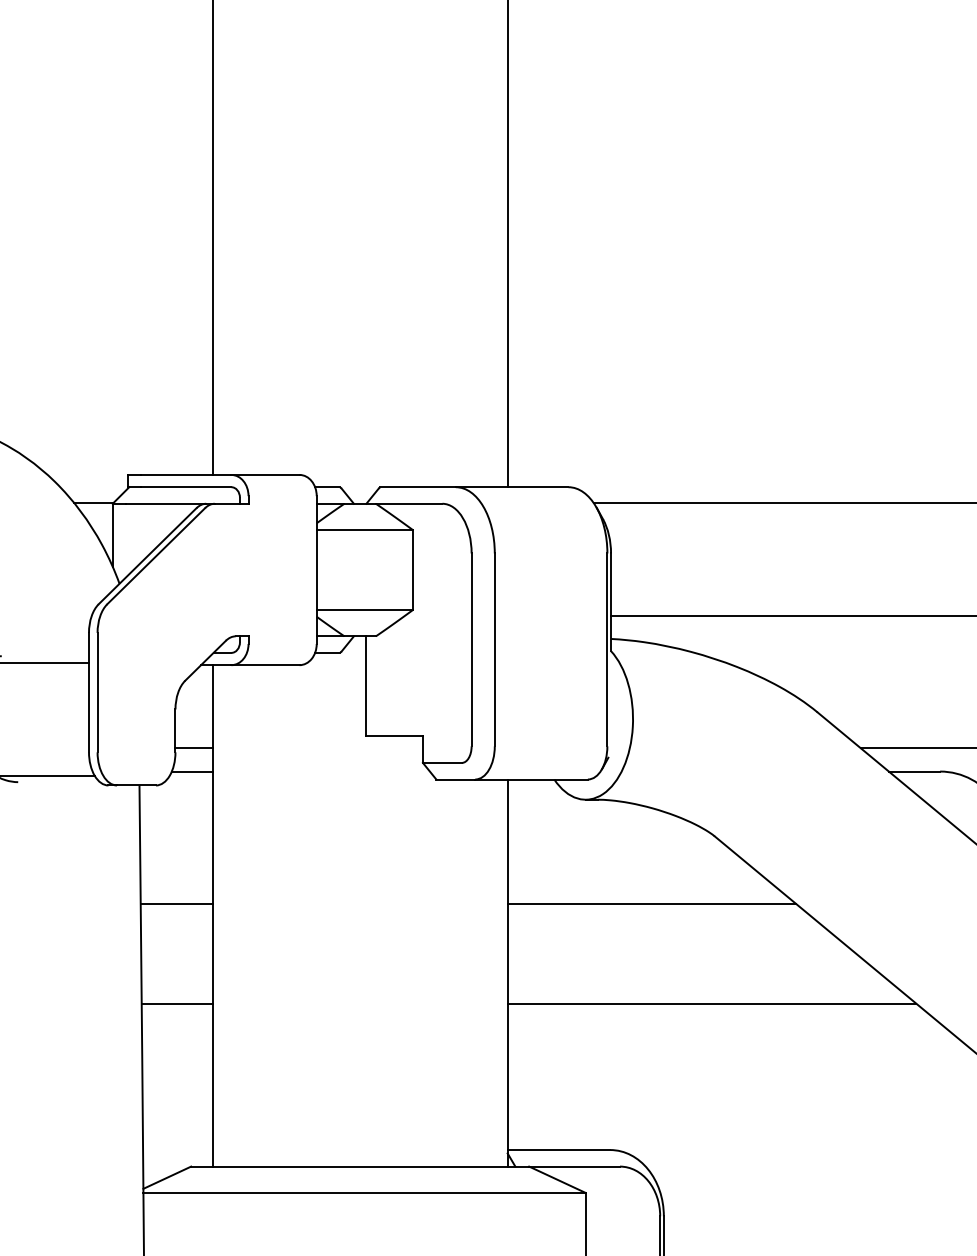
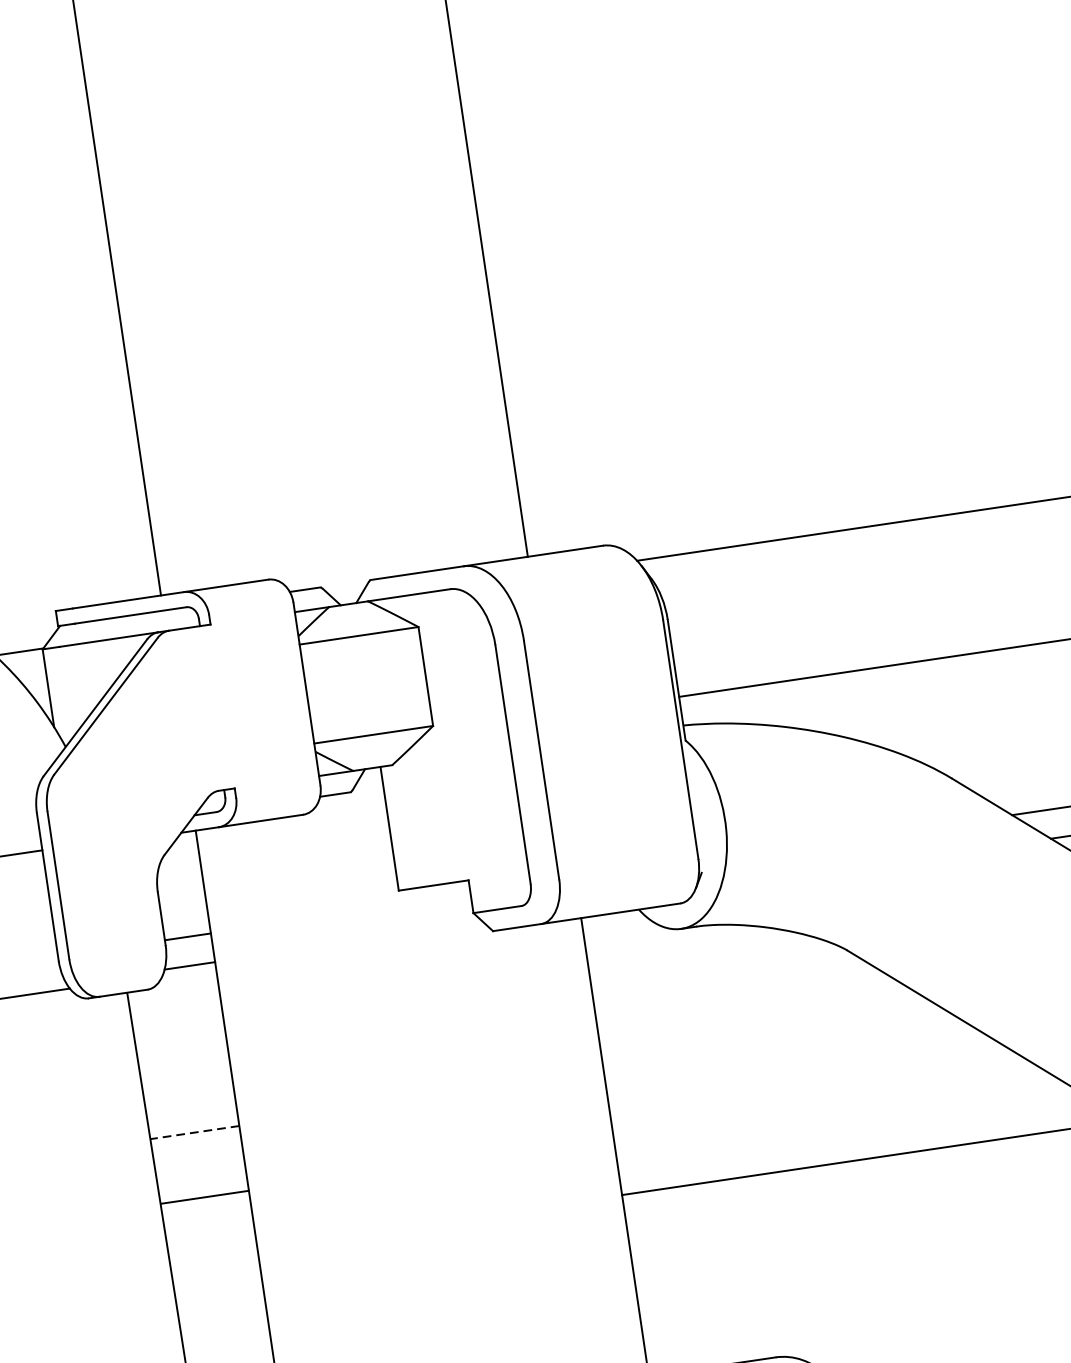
line: (176, 904) -> (194, 1133), solid -> dashed
line: (651, 904) -> (781, 1046), removed
line: (176, 1003) -> (204, 1197), moved

